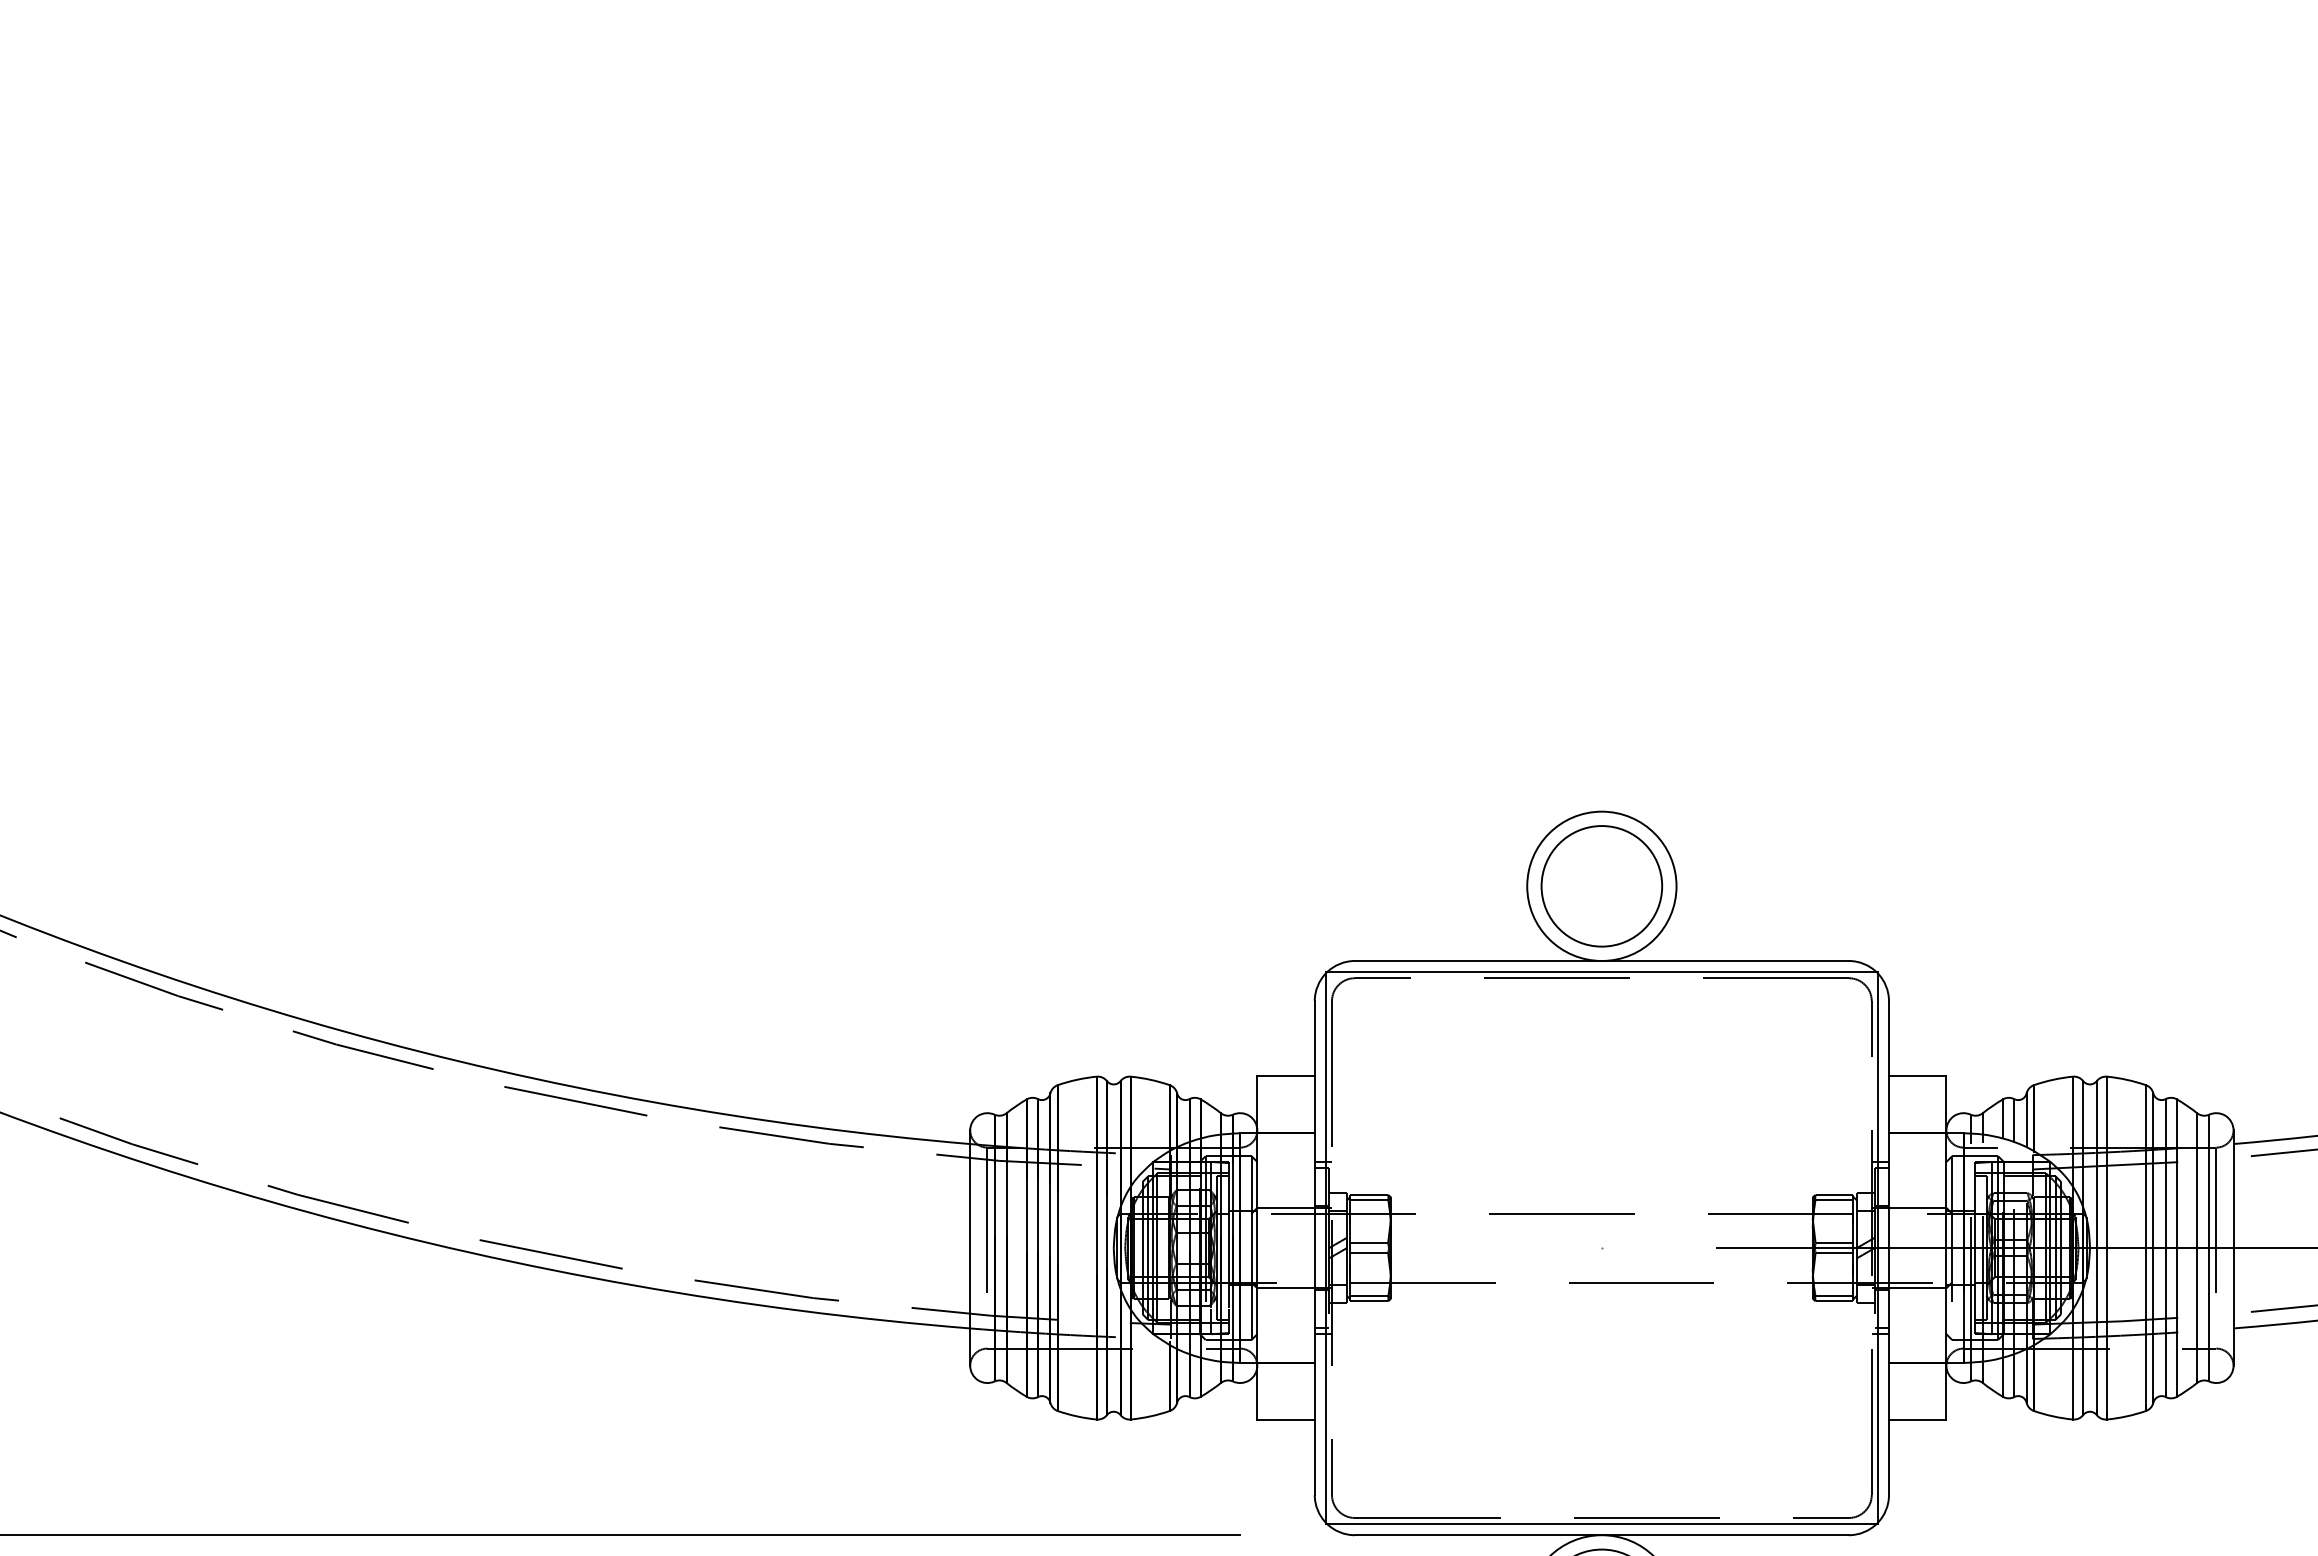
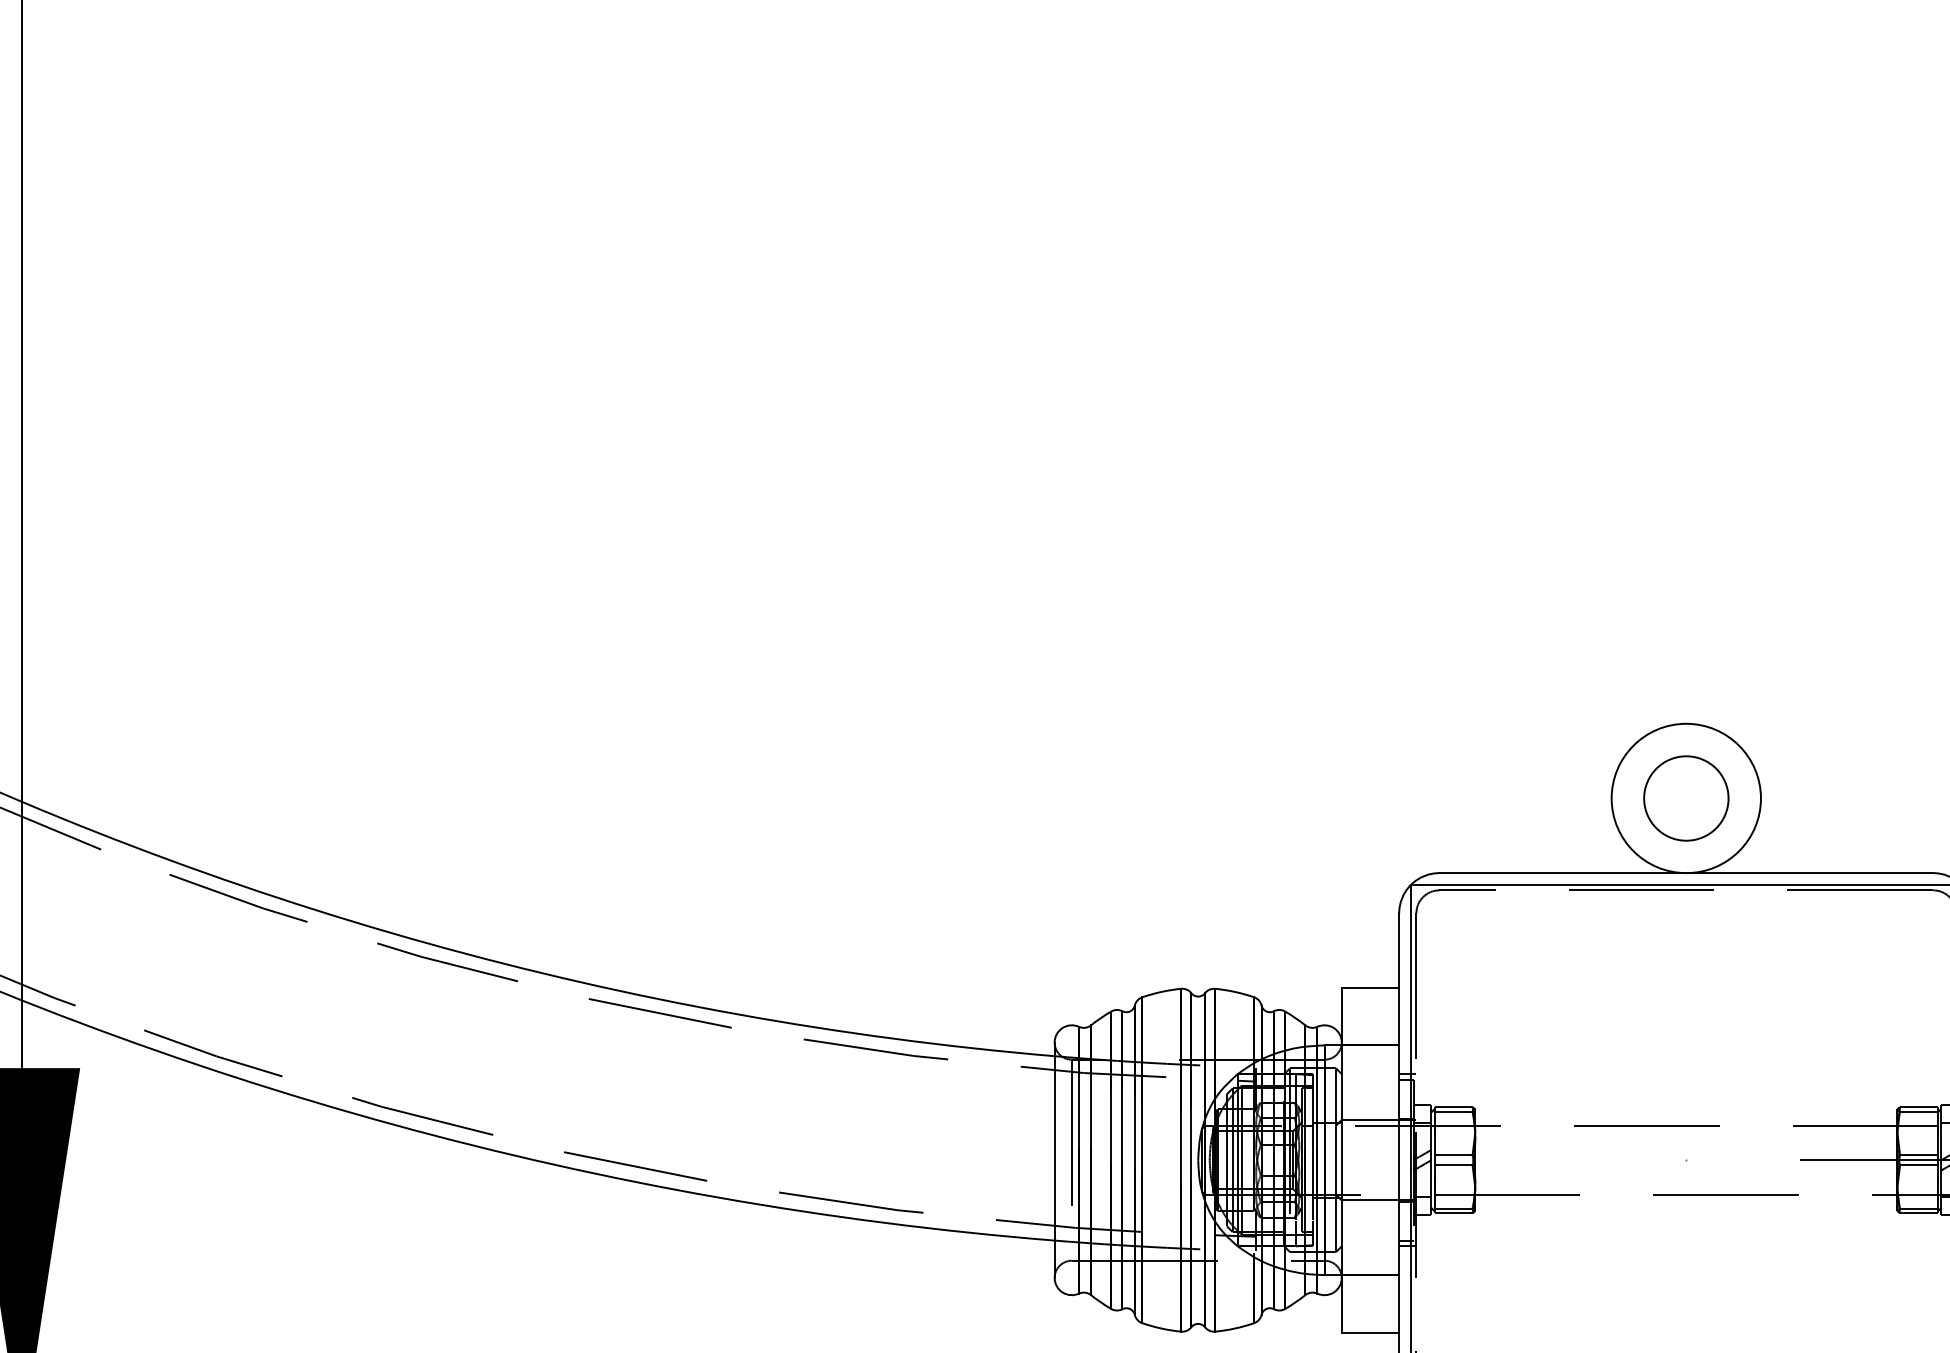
circle: (1601, 886) -> (1685, 798), size x0.7

